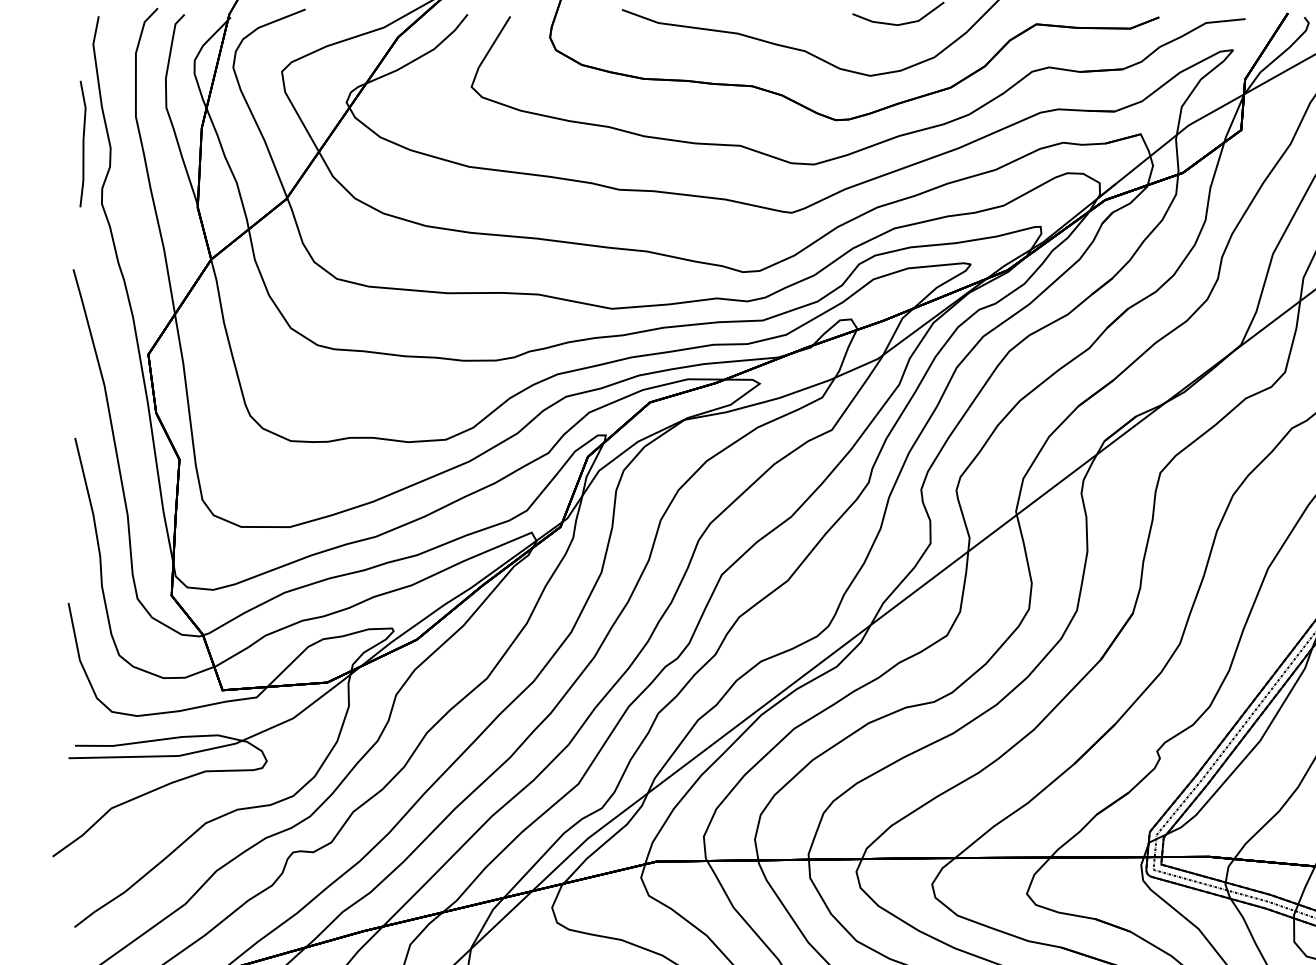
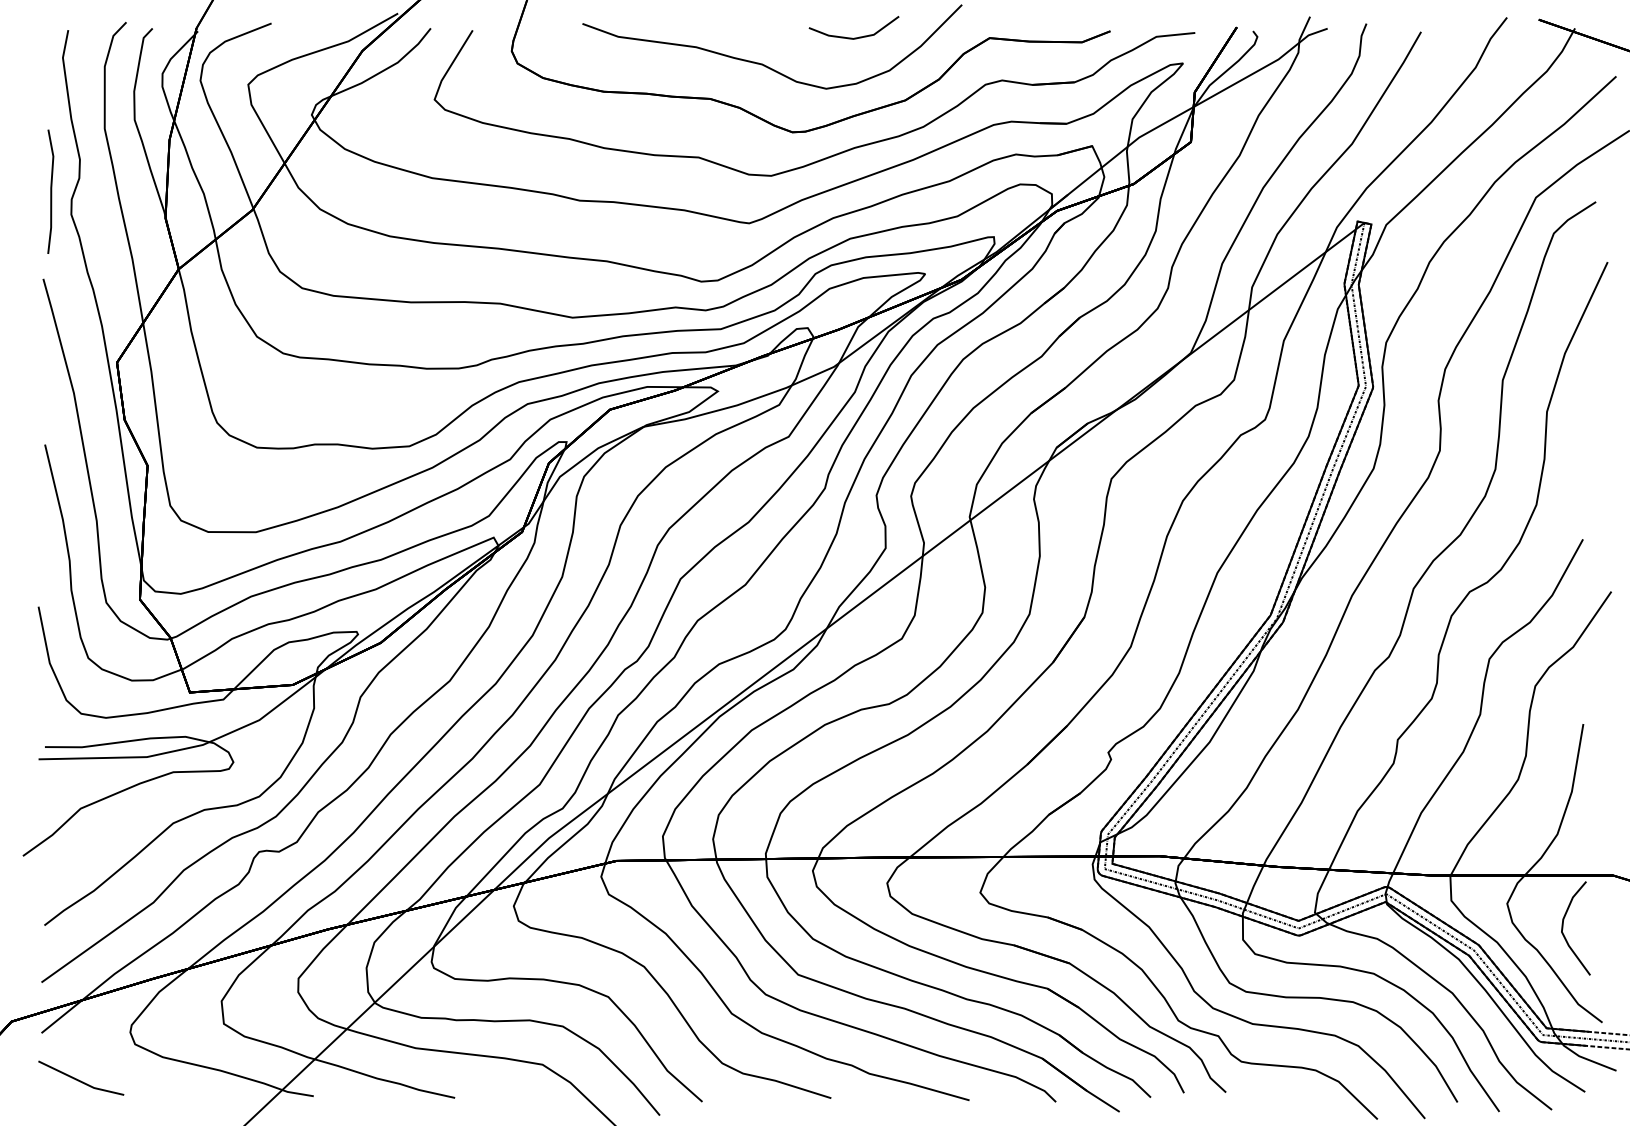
line: (82, 143) -> (50, 191), moved

